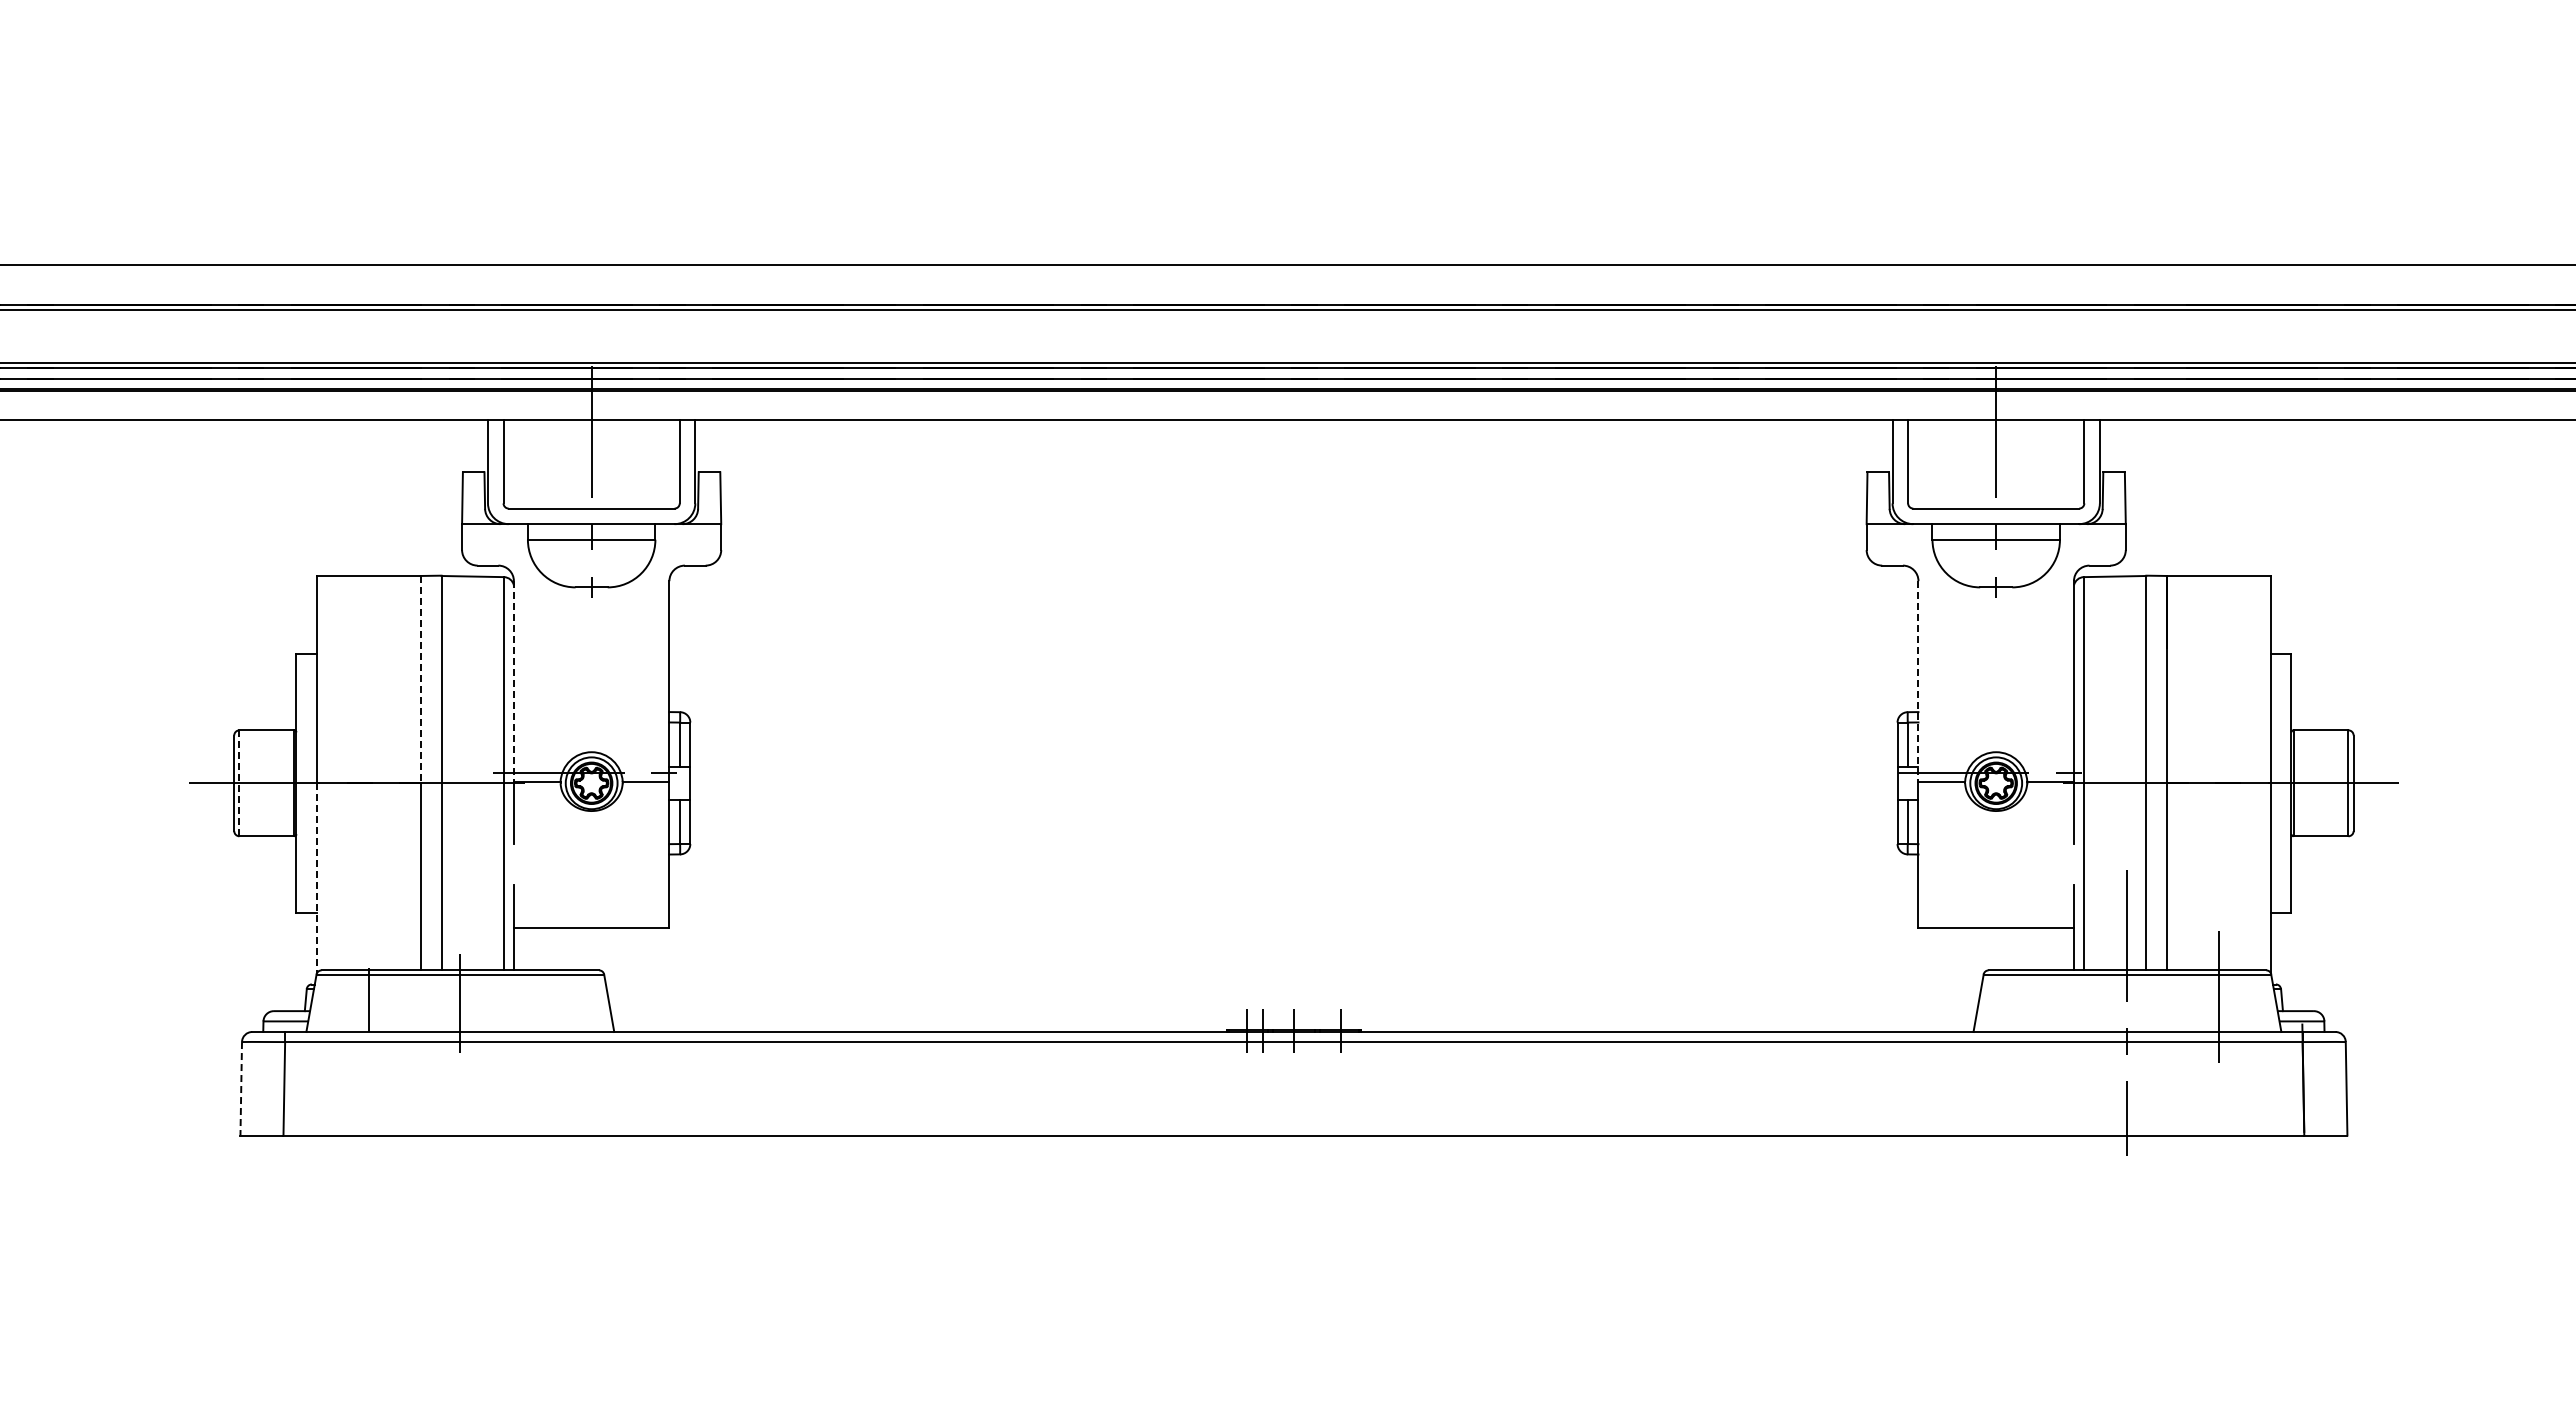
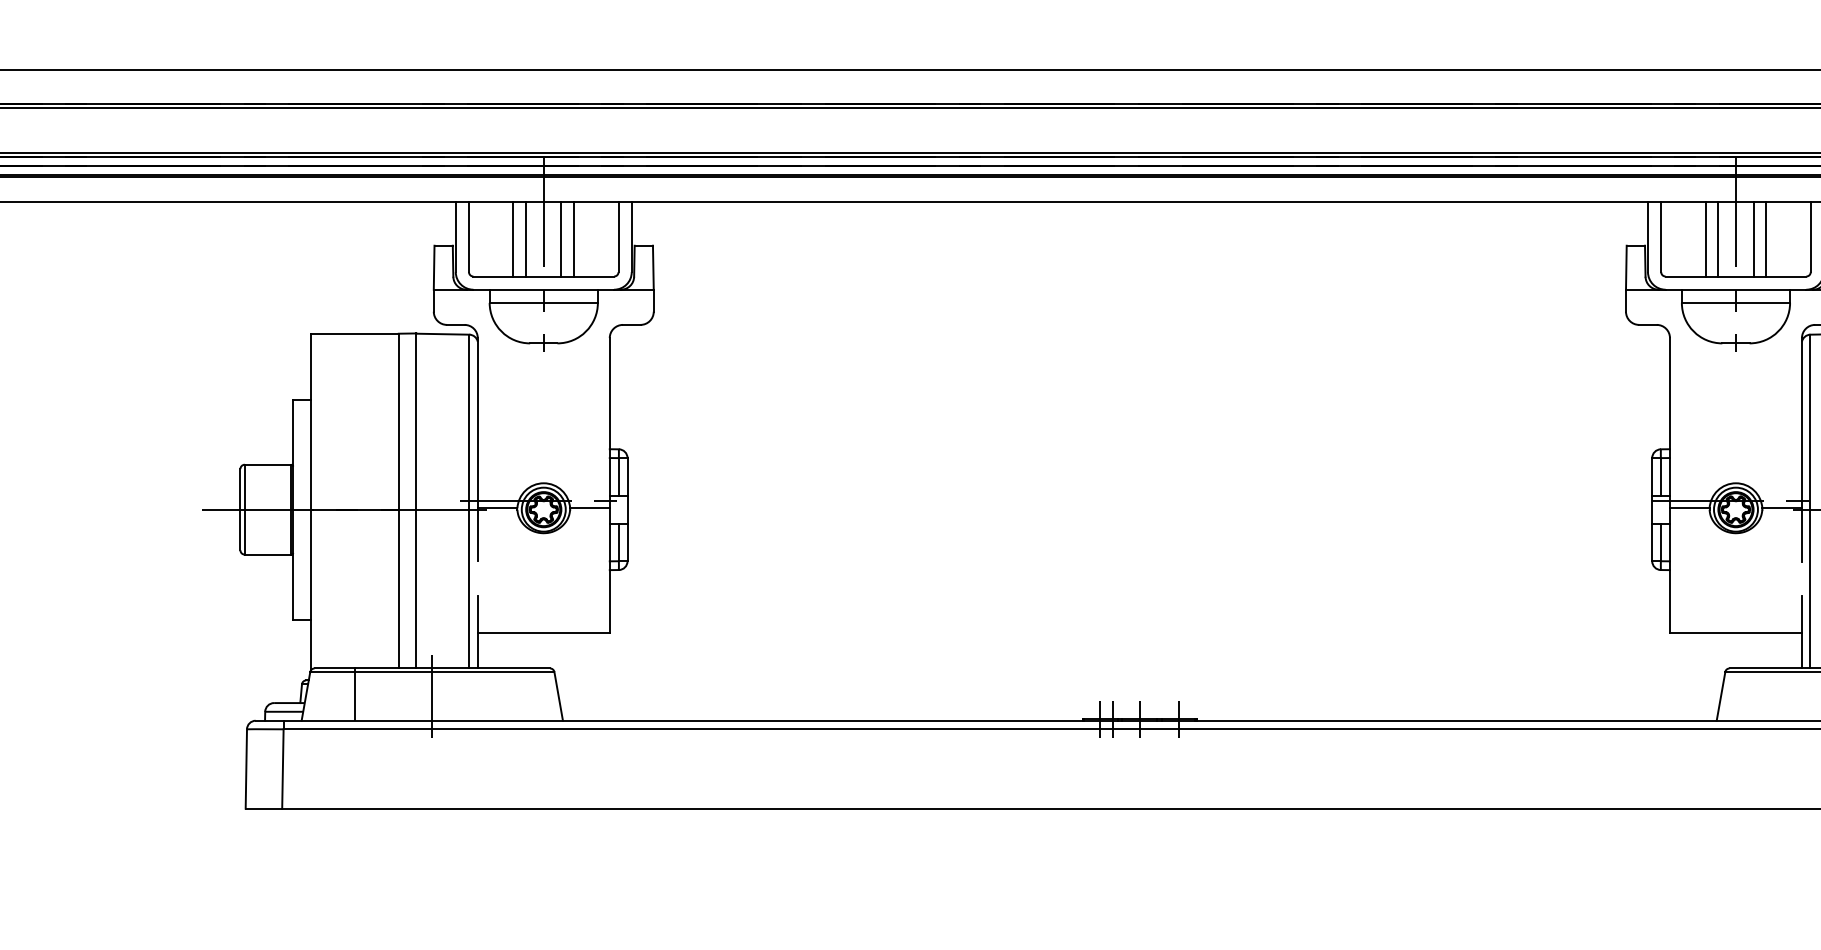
line: (555, 464) -> (513, 239), added
line: (570, 464) -> (525, 239), added
line: (612, 464) -> (561, 239), added
line: (627, 464) -> (574, 239), added
line: (1960, 464) -> (1705, 239), added
line: (1975, 464) -> (1718, 239), added
line: (2016, 464) -> (1753, 239), added
line: (2031, 464) -> (1765, 239), added
line: (420, 679) -> (398, 421), dashed -> solid
line: (513, 681) -> (477, 423), dashed -> solid
line: (1918, 681) -> (1670, 423), dashed -> solid
line: (239, 783) -> (244, 509), dashed -> solid
line: (317, 878) -> (311, 590), dashed -> solid
line: (241, 1088) -> (246, 768), dashed -> solid

